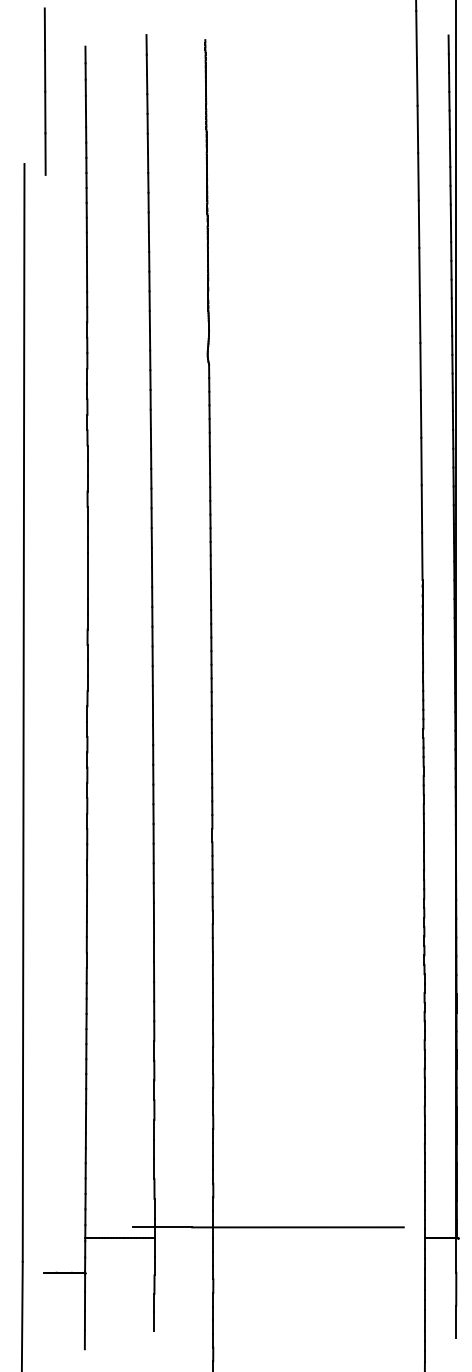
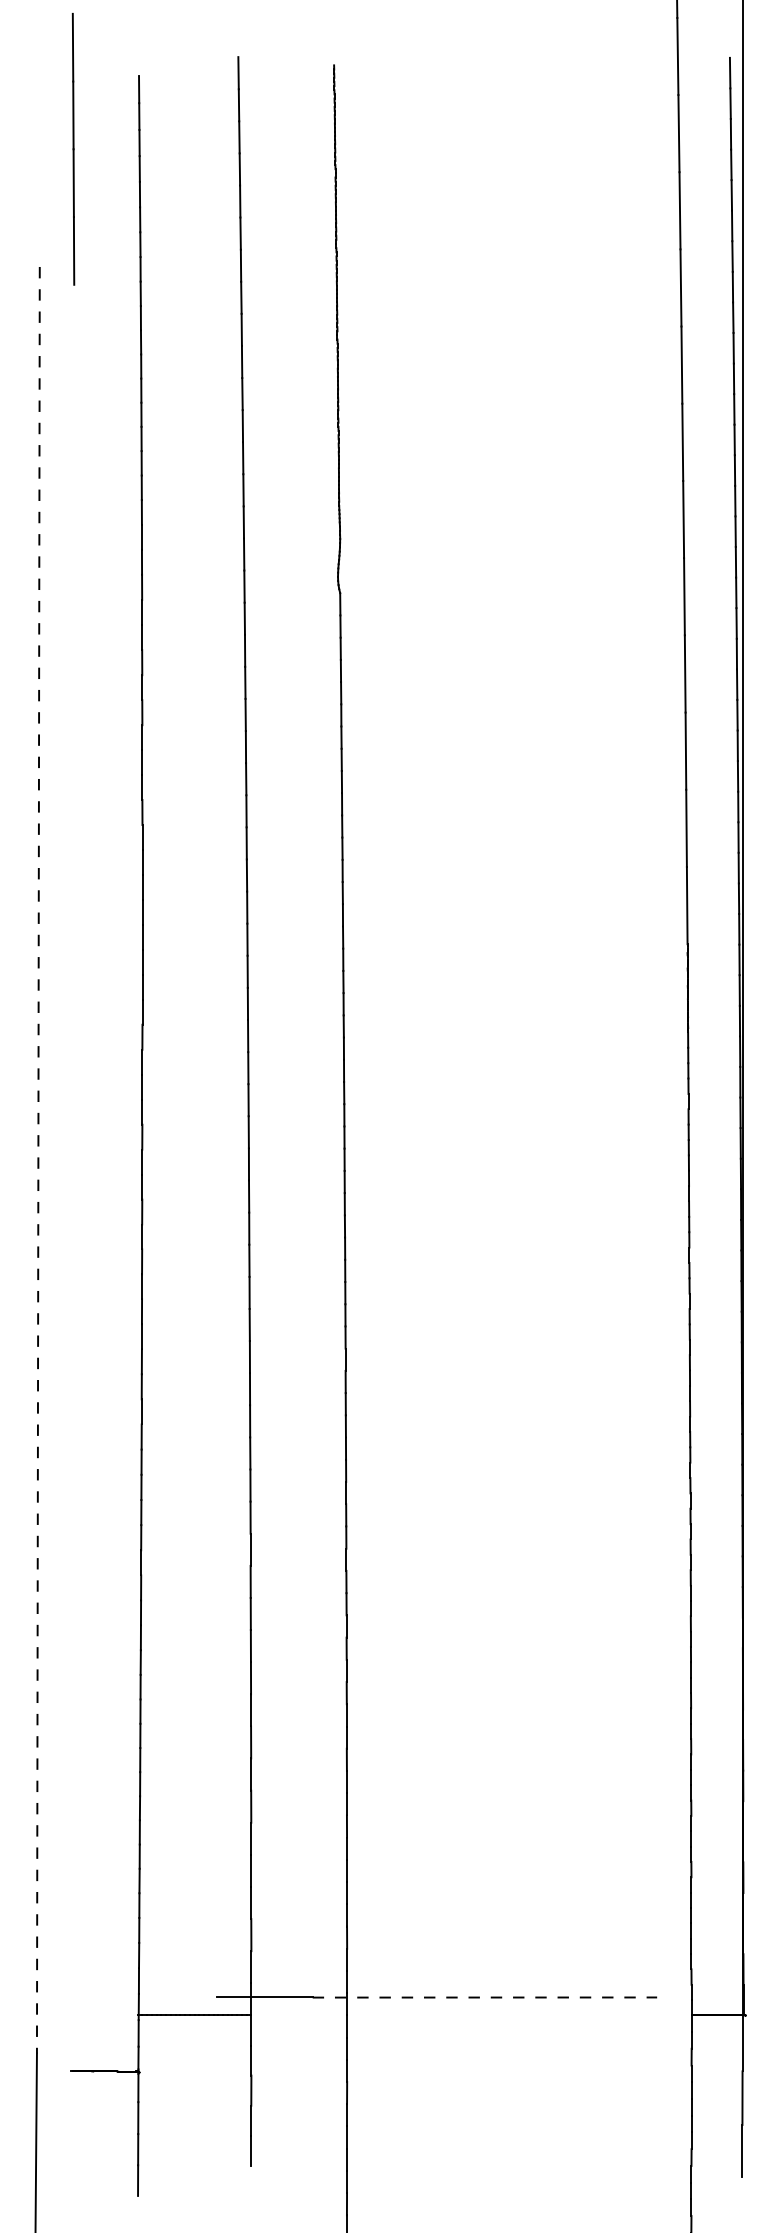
line: (23, 712) -> (38, 1159), solid -> dashed
line: (298, 1227) -> (485, 1997), solid -> dashed

